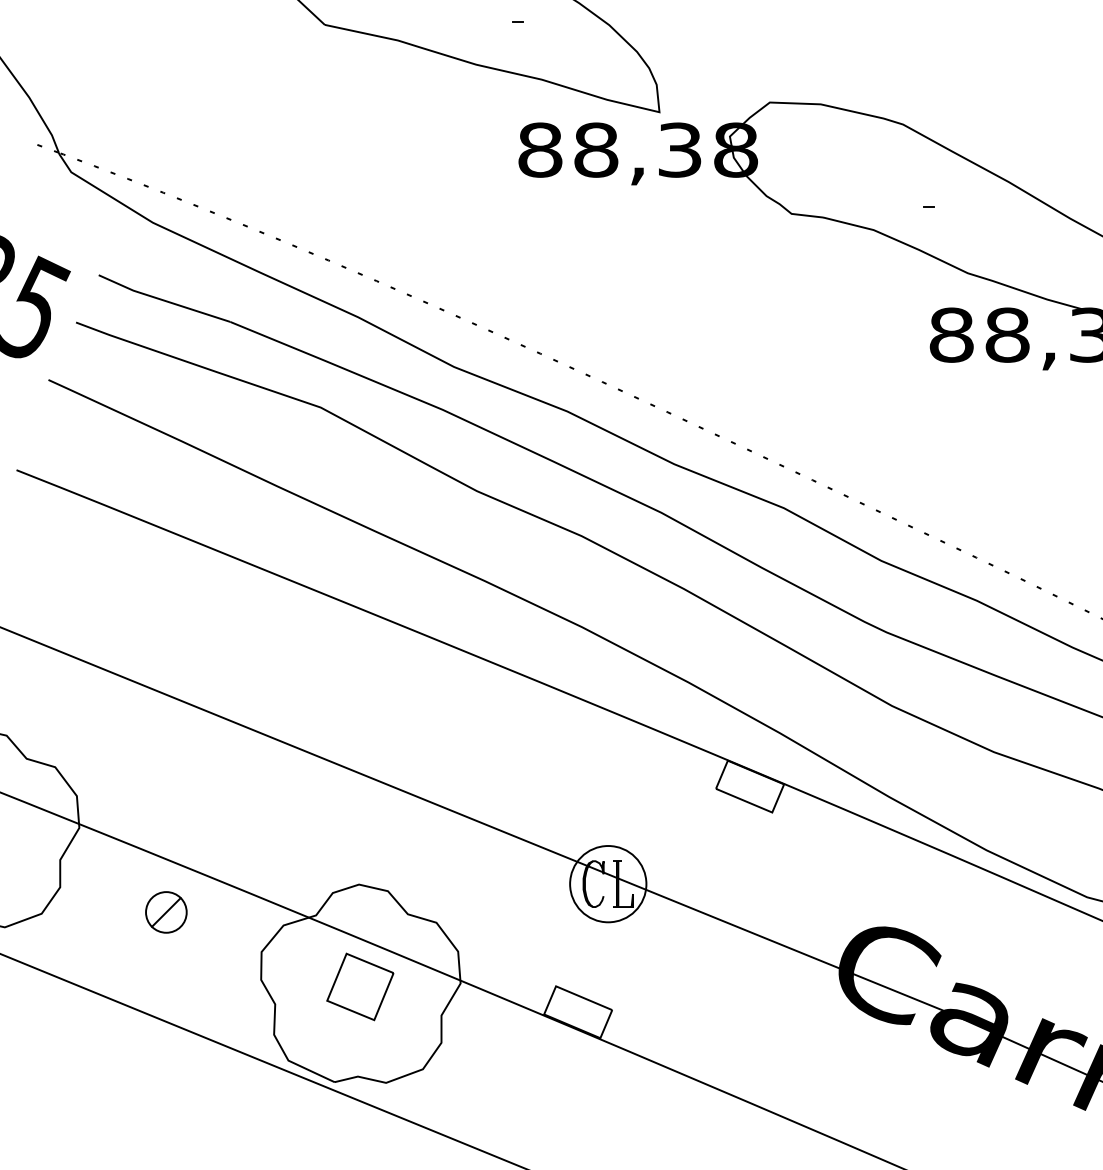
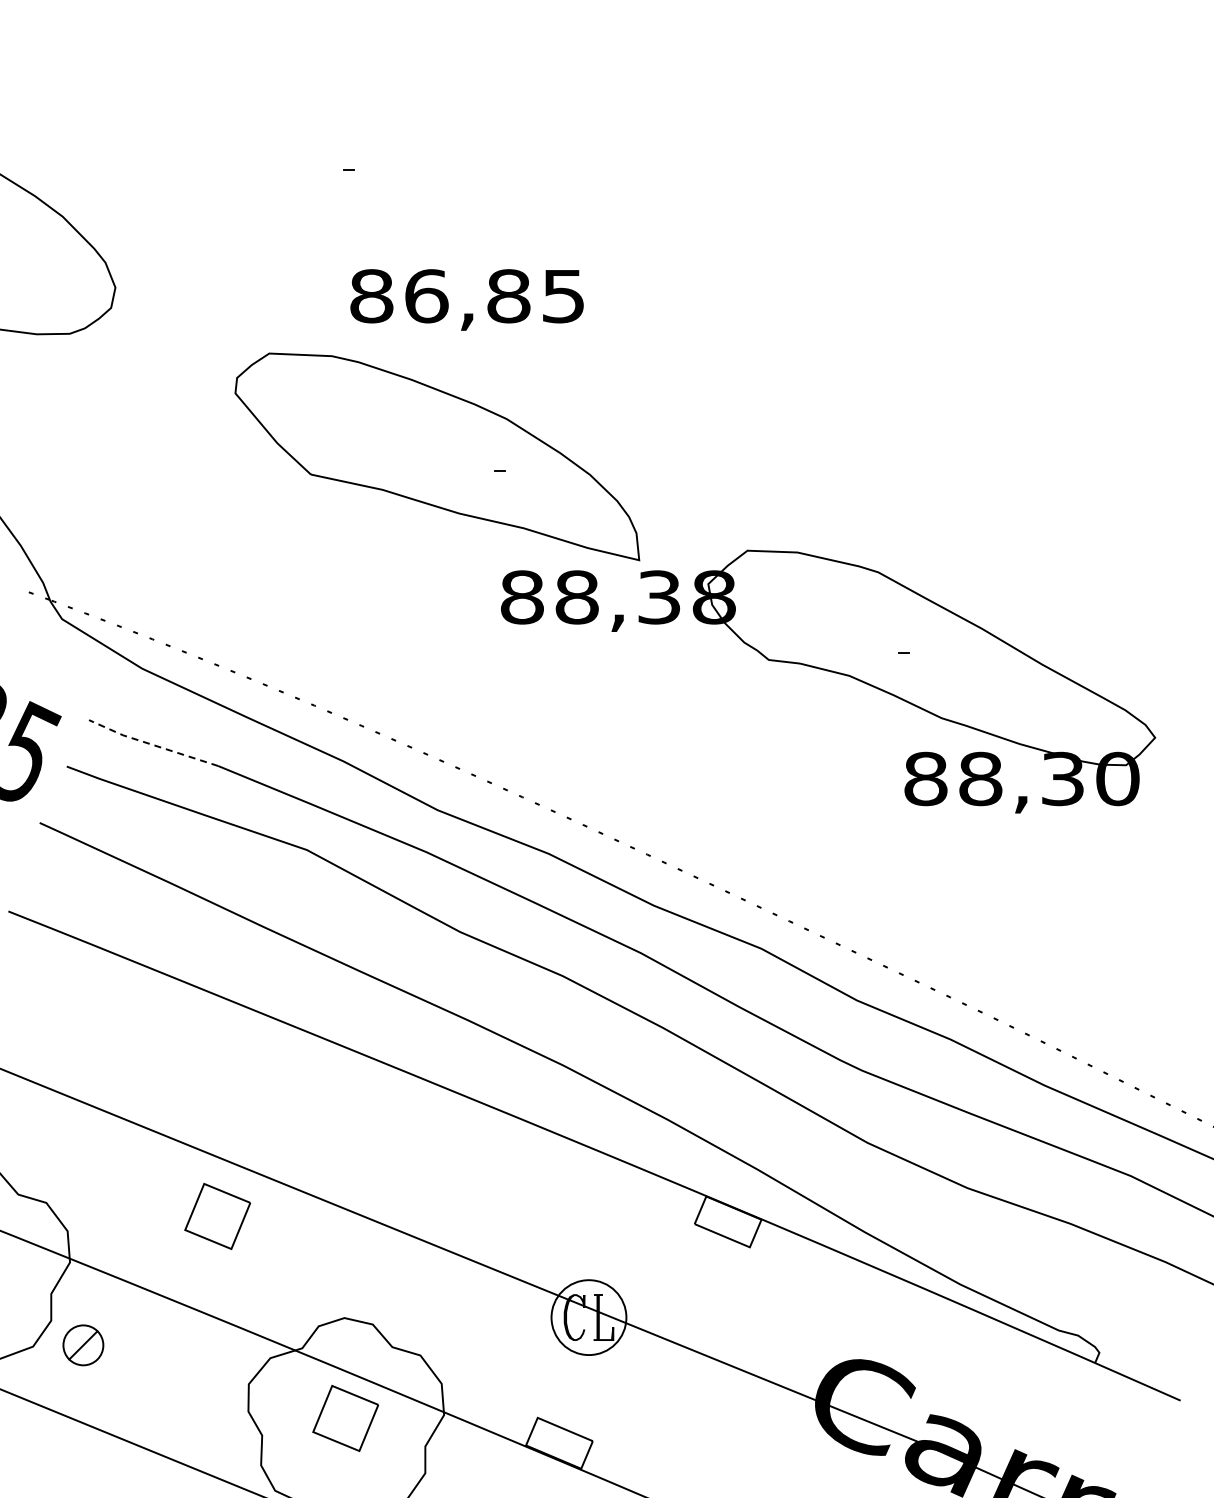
line: (162, 300) -> (151, 744), solid -> dashed
part: (229, 781) -> (217, 1216), added
part: (166, 912) -> (83, 1345), moved

